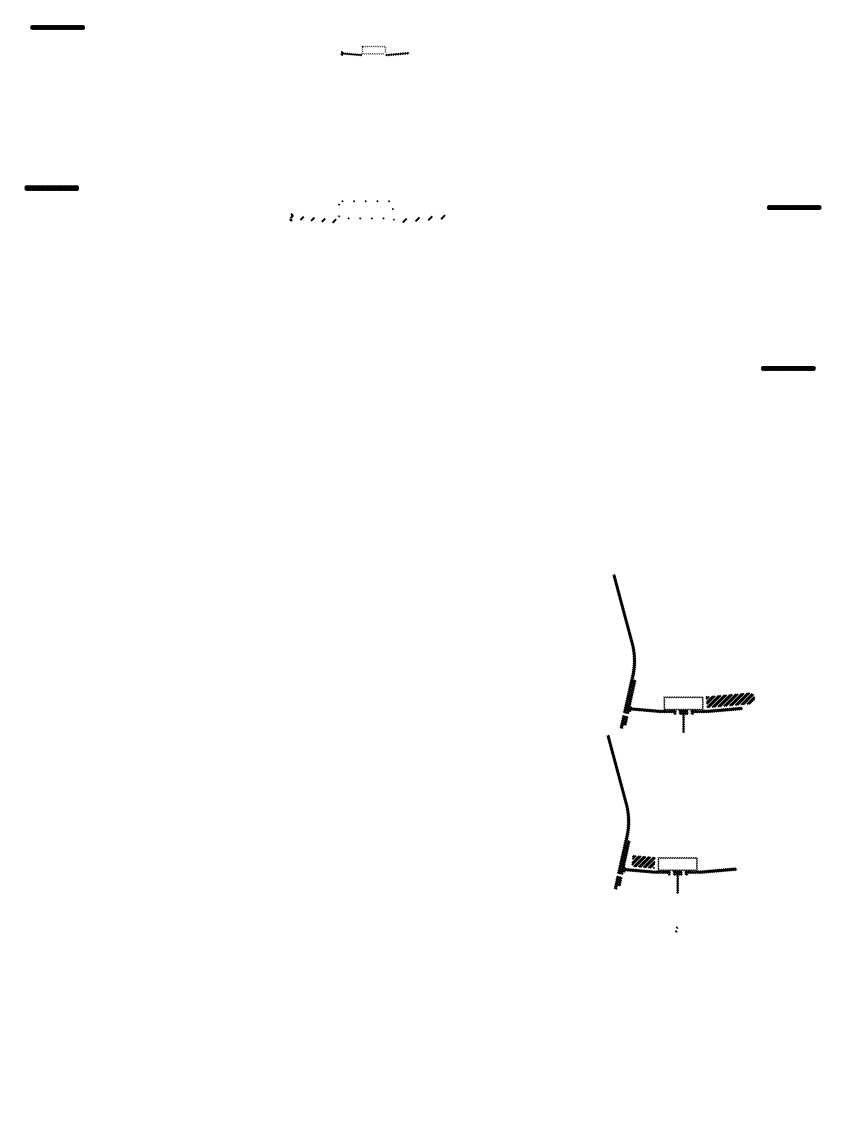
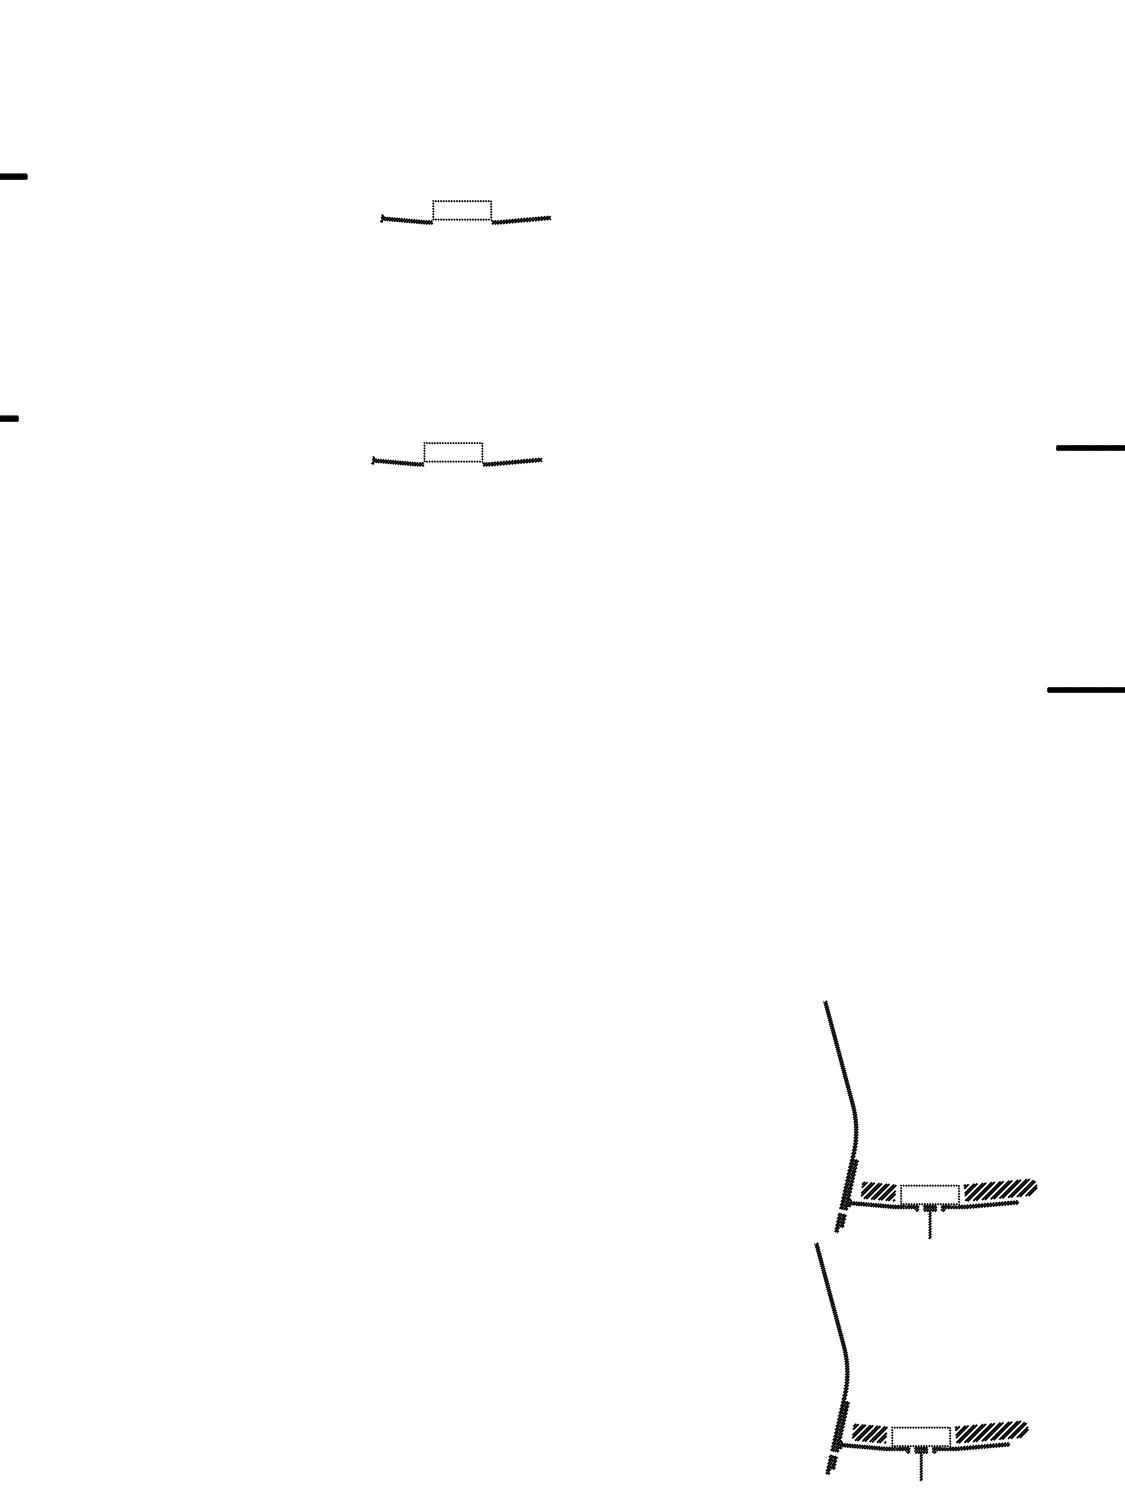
part: (375, 50) -> (466, 211), size x1.67
part: (369, 211) -> (457, 454), size x0.71
hatch: (649, 700) -> (878, 1190), added
hatch: (724, 860) -> (991, 1431), added

